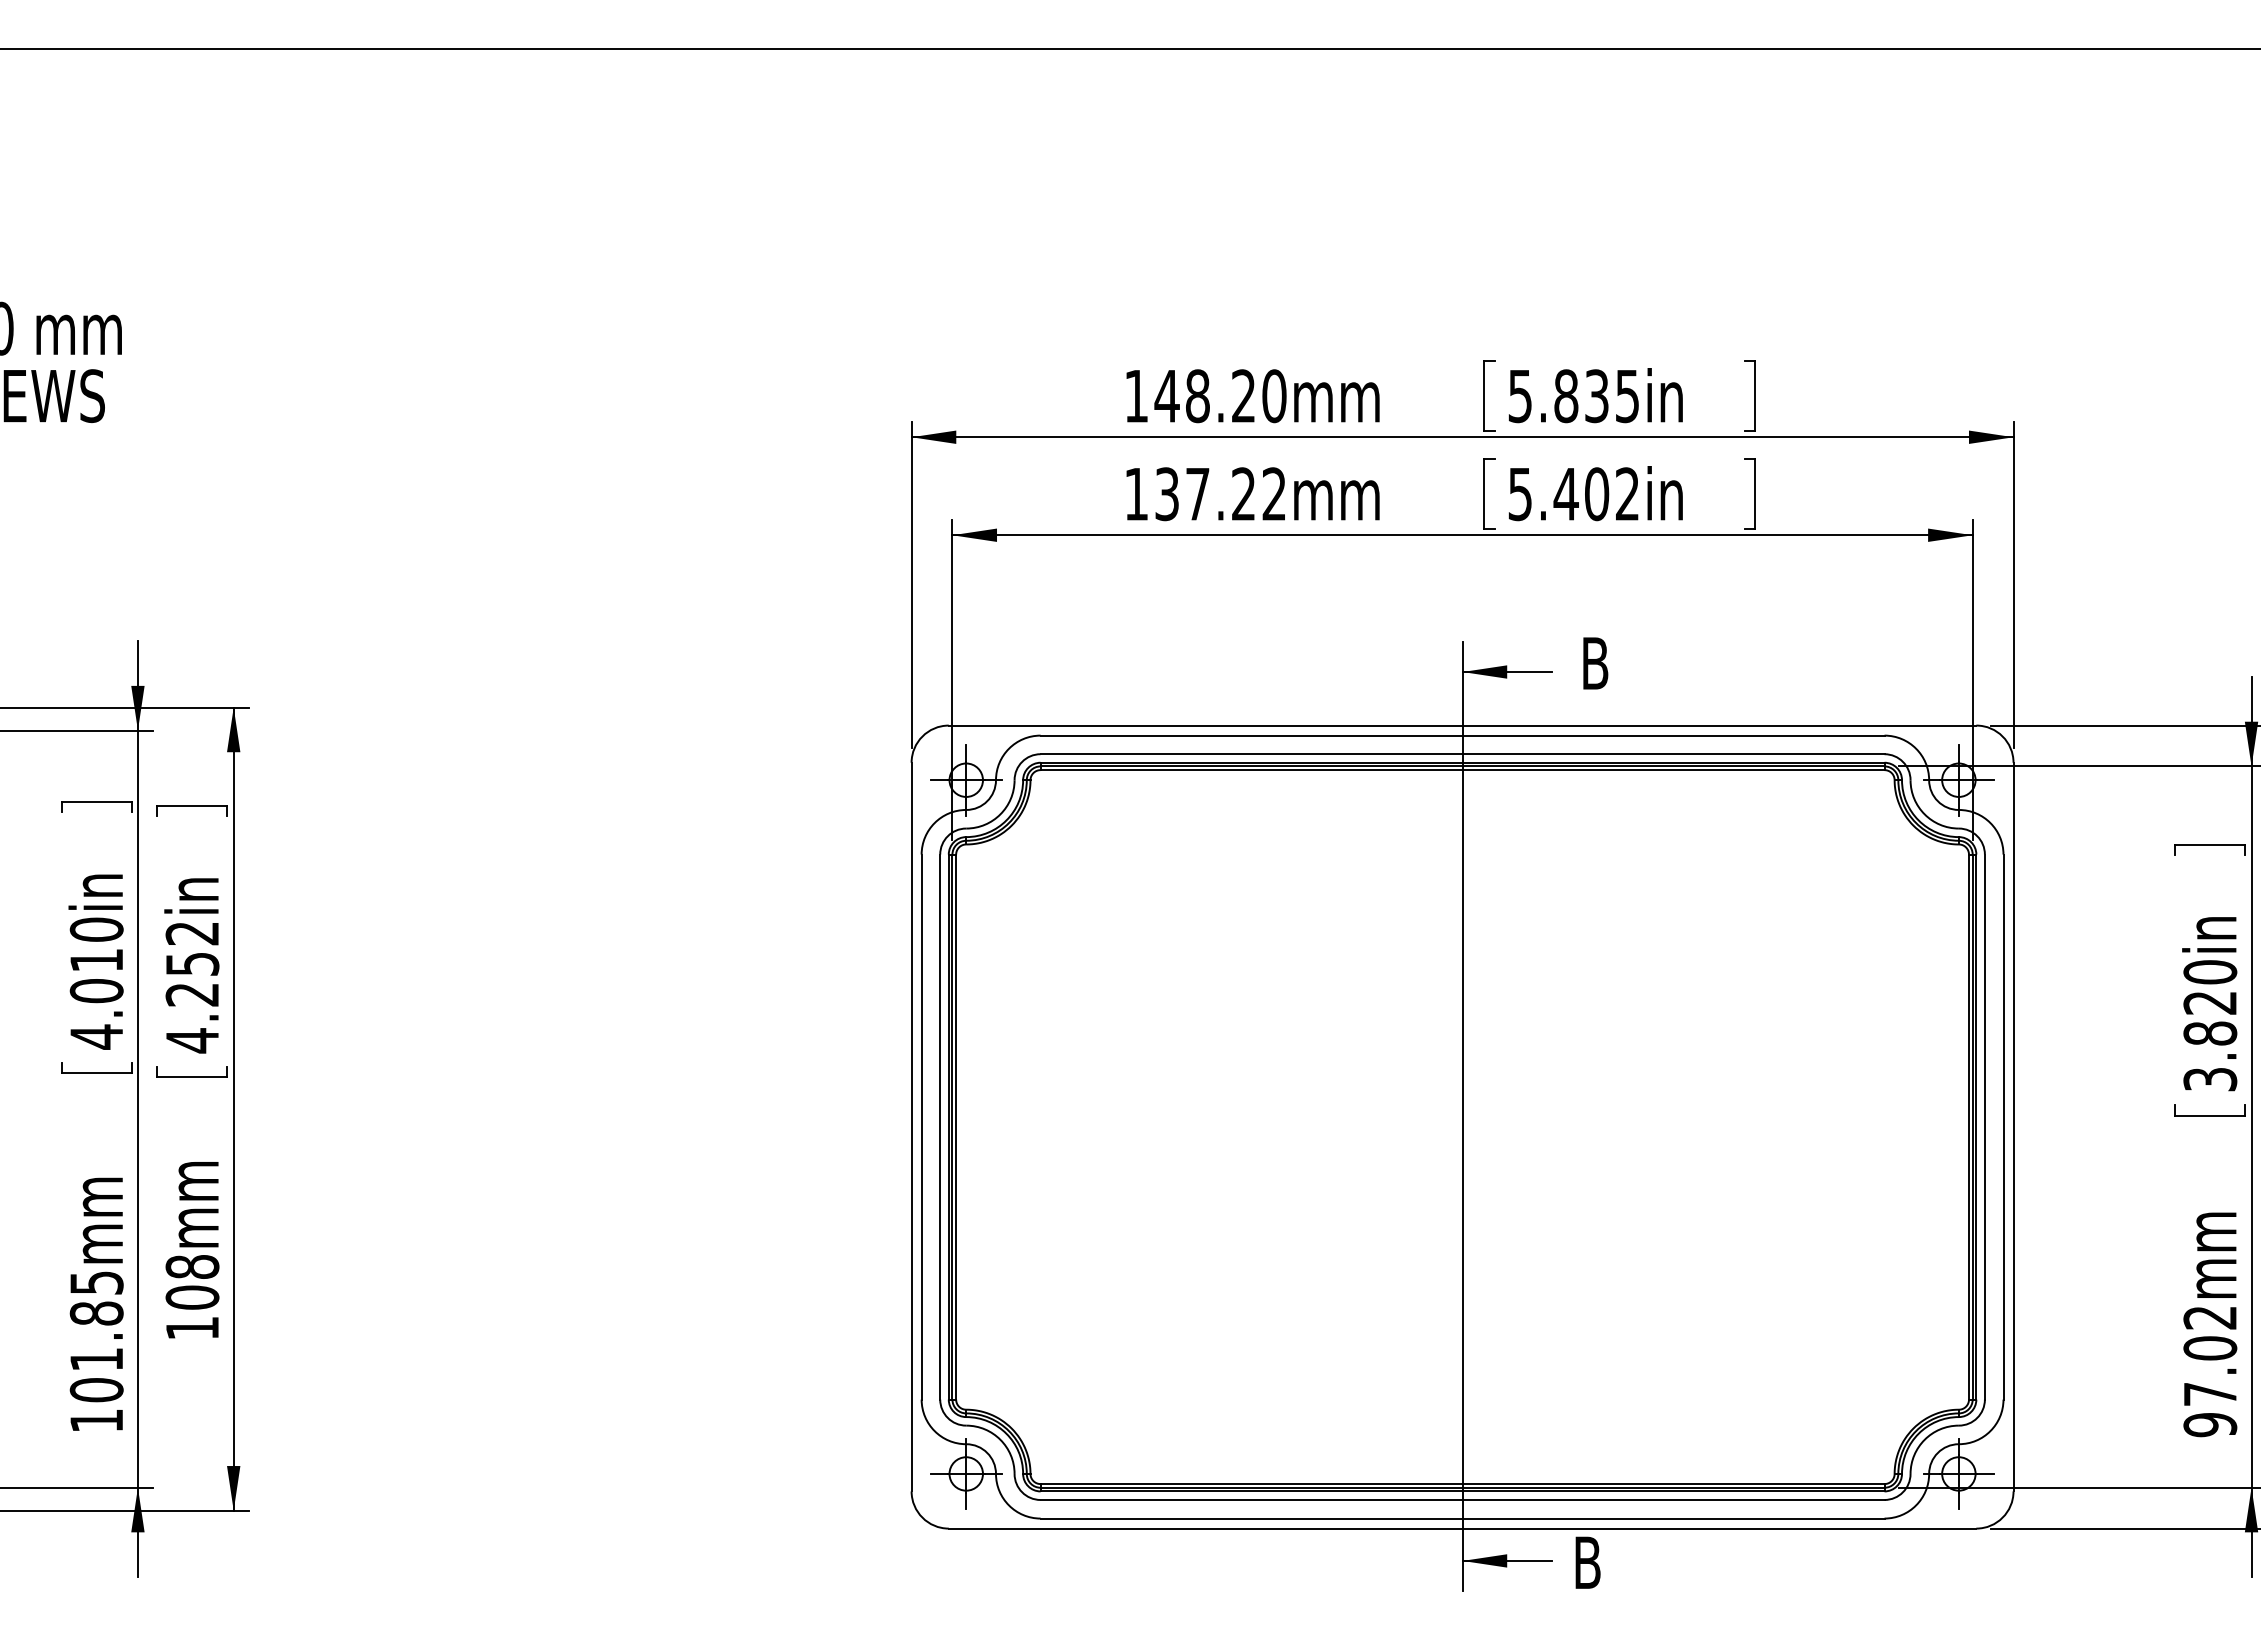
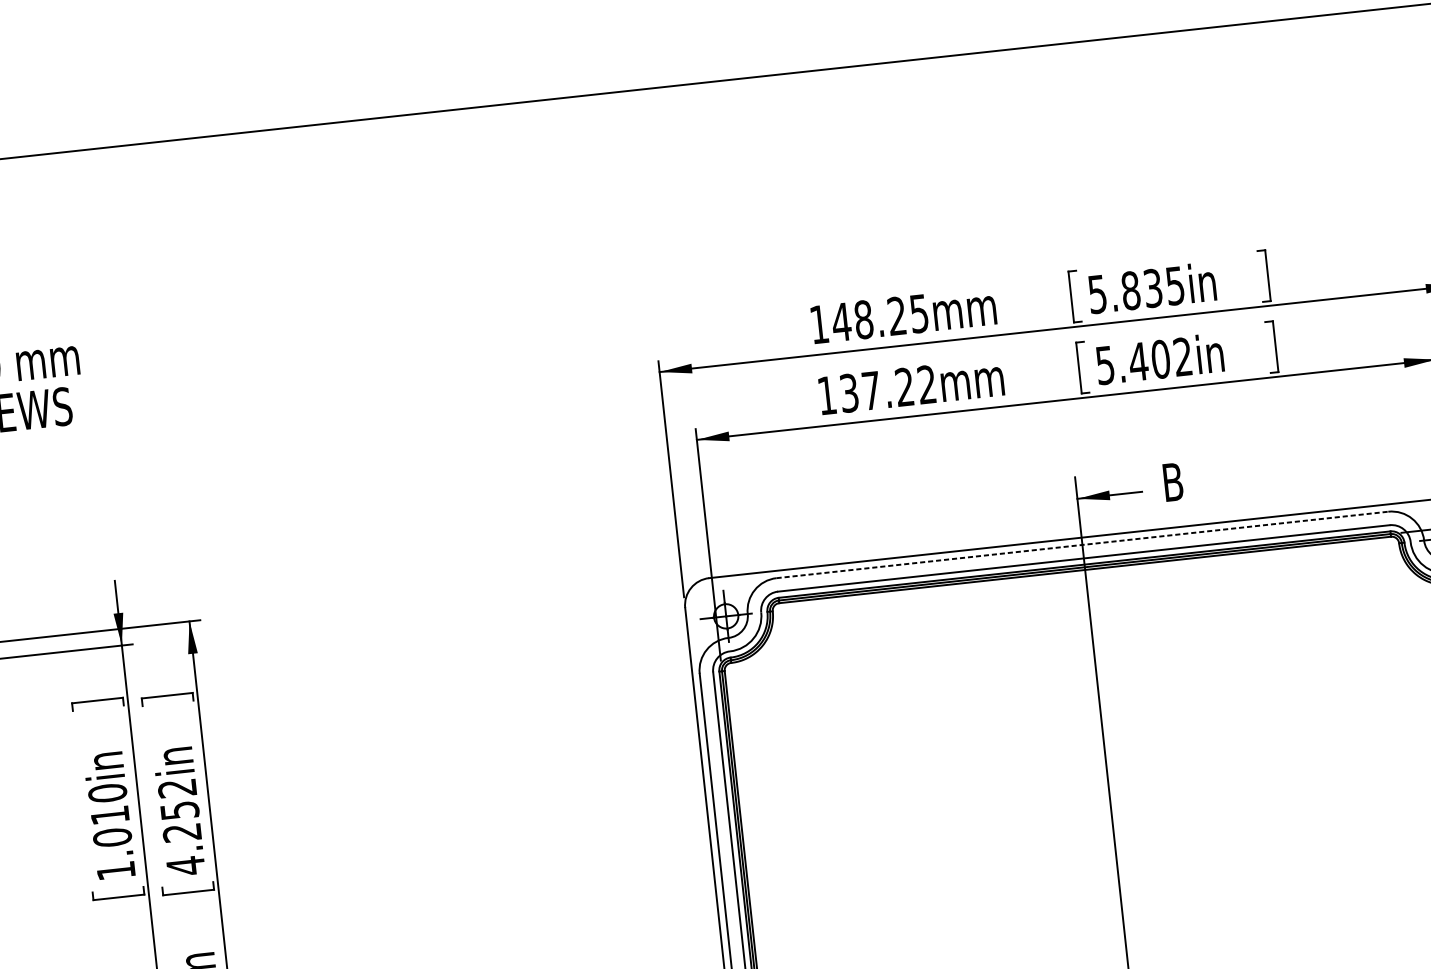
text: (1274, 396) -> (919, 313), 148.20mm -> 148.25mm
line: (1462, 735) -> (1082, 544), solid -> dashed
text: (96, 1036) -> (115, 870), 4.010in -> 1.010in

